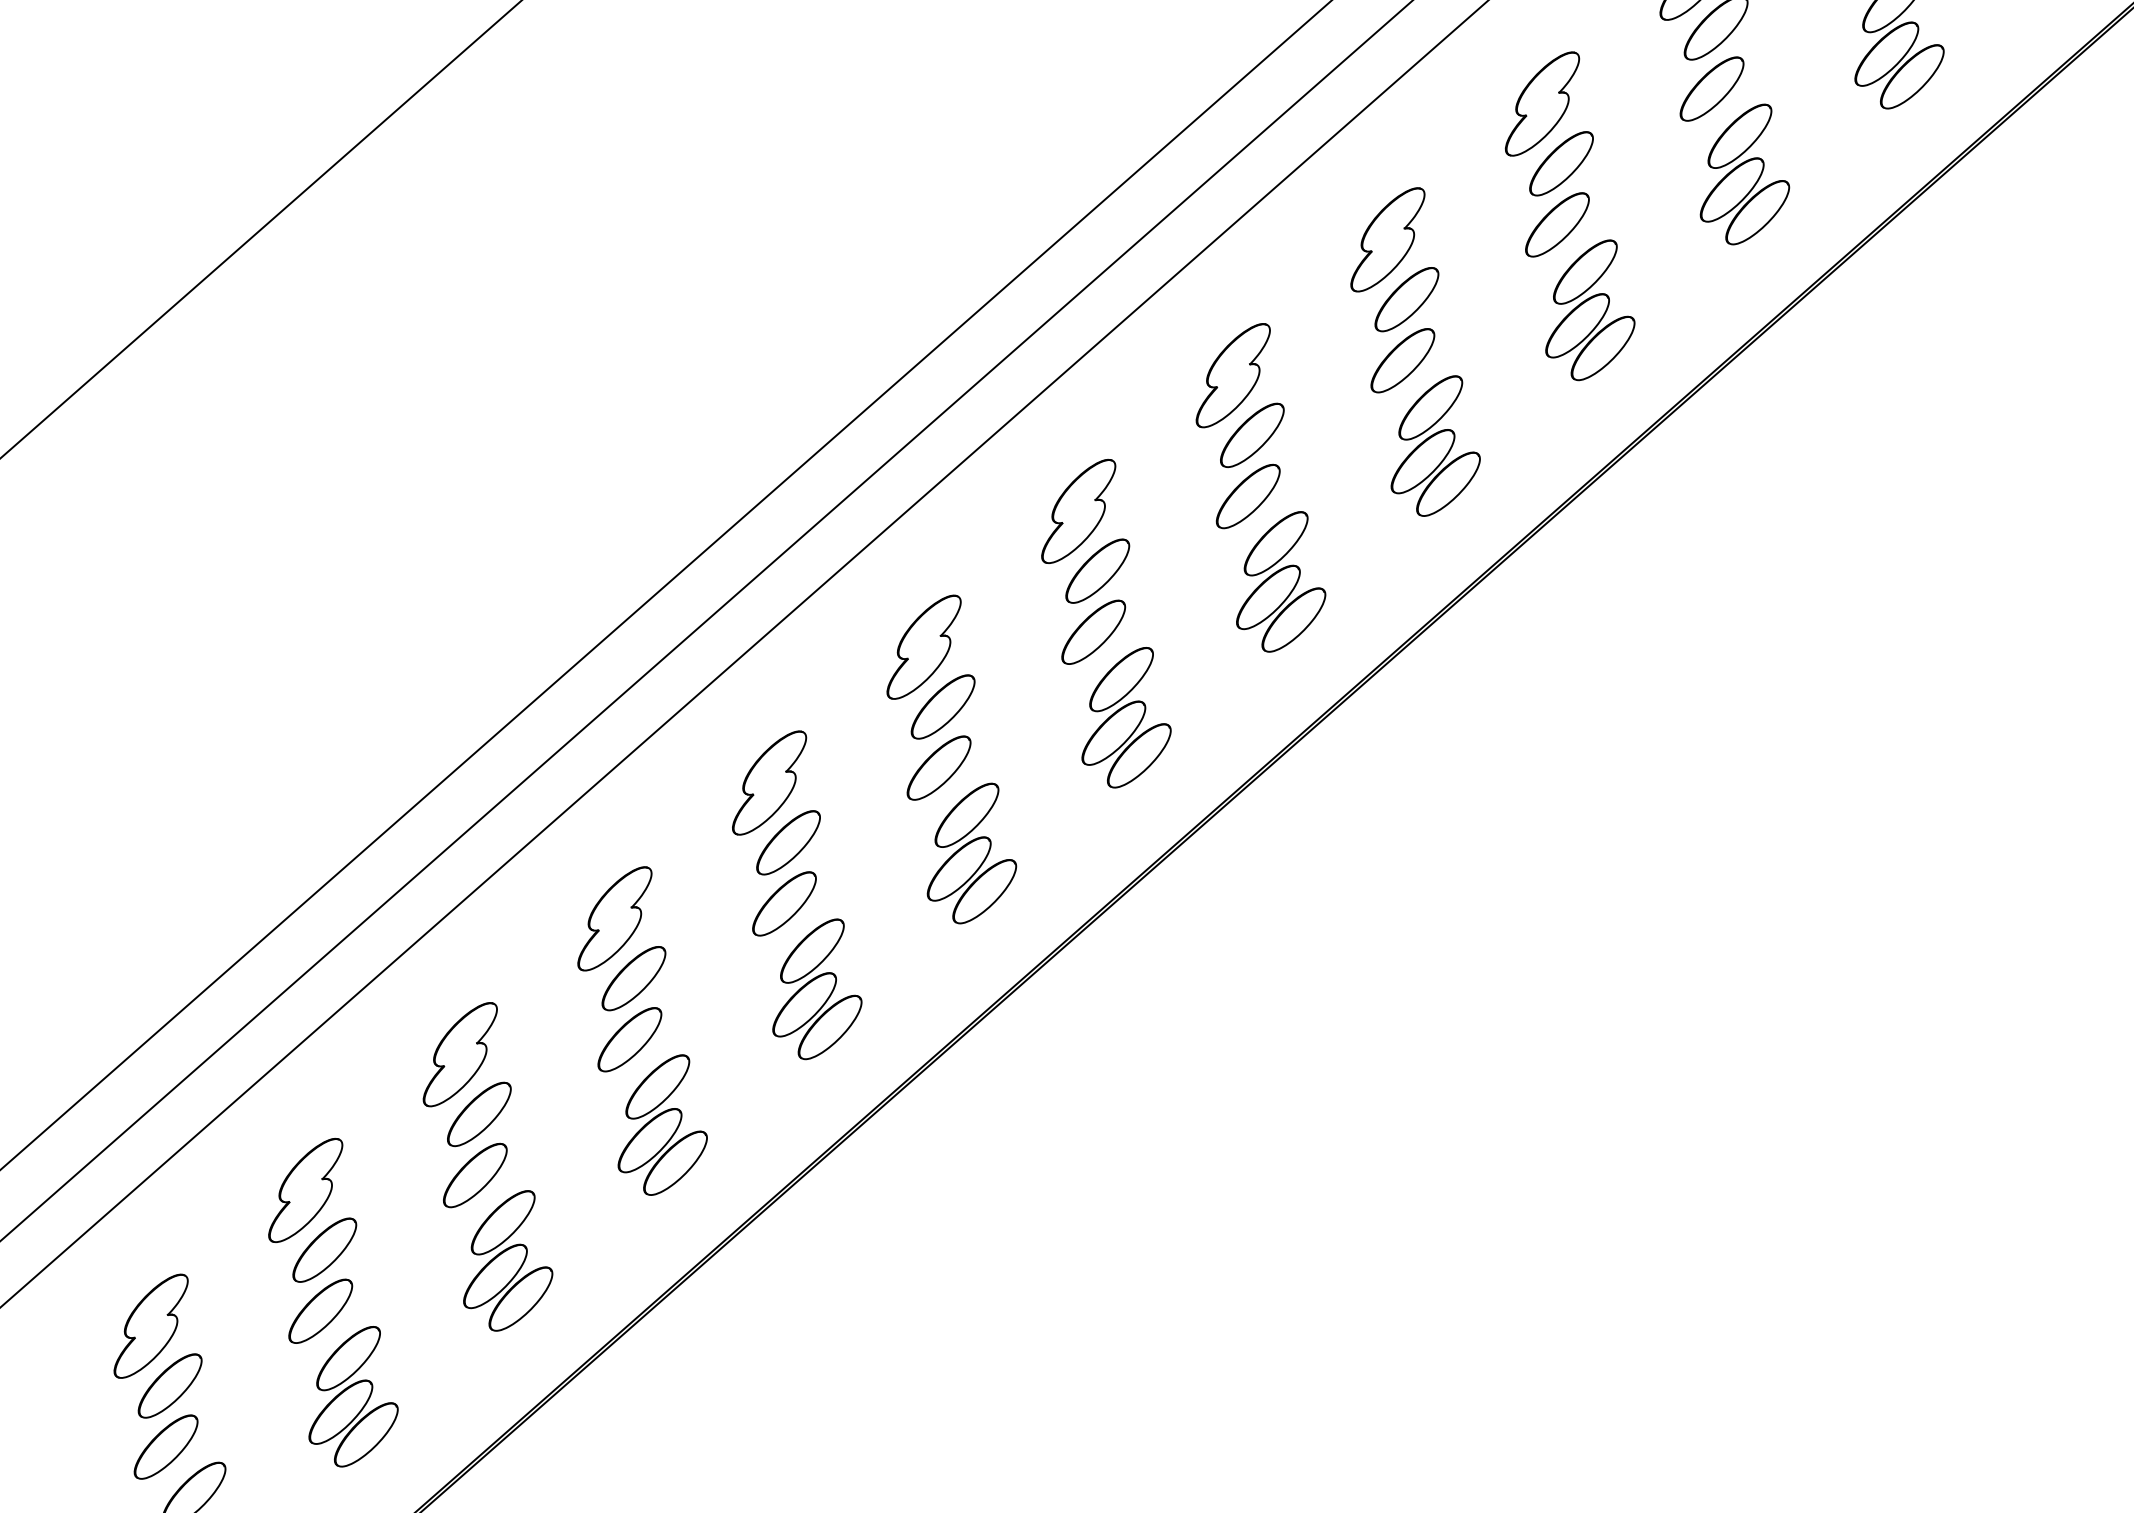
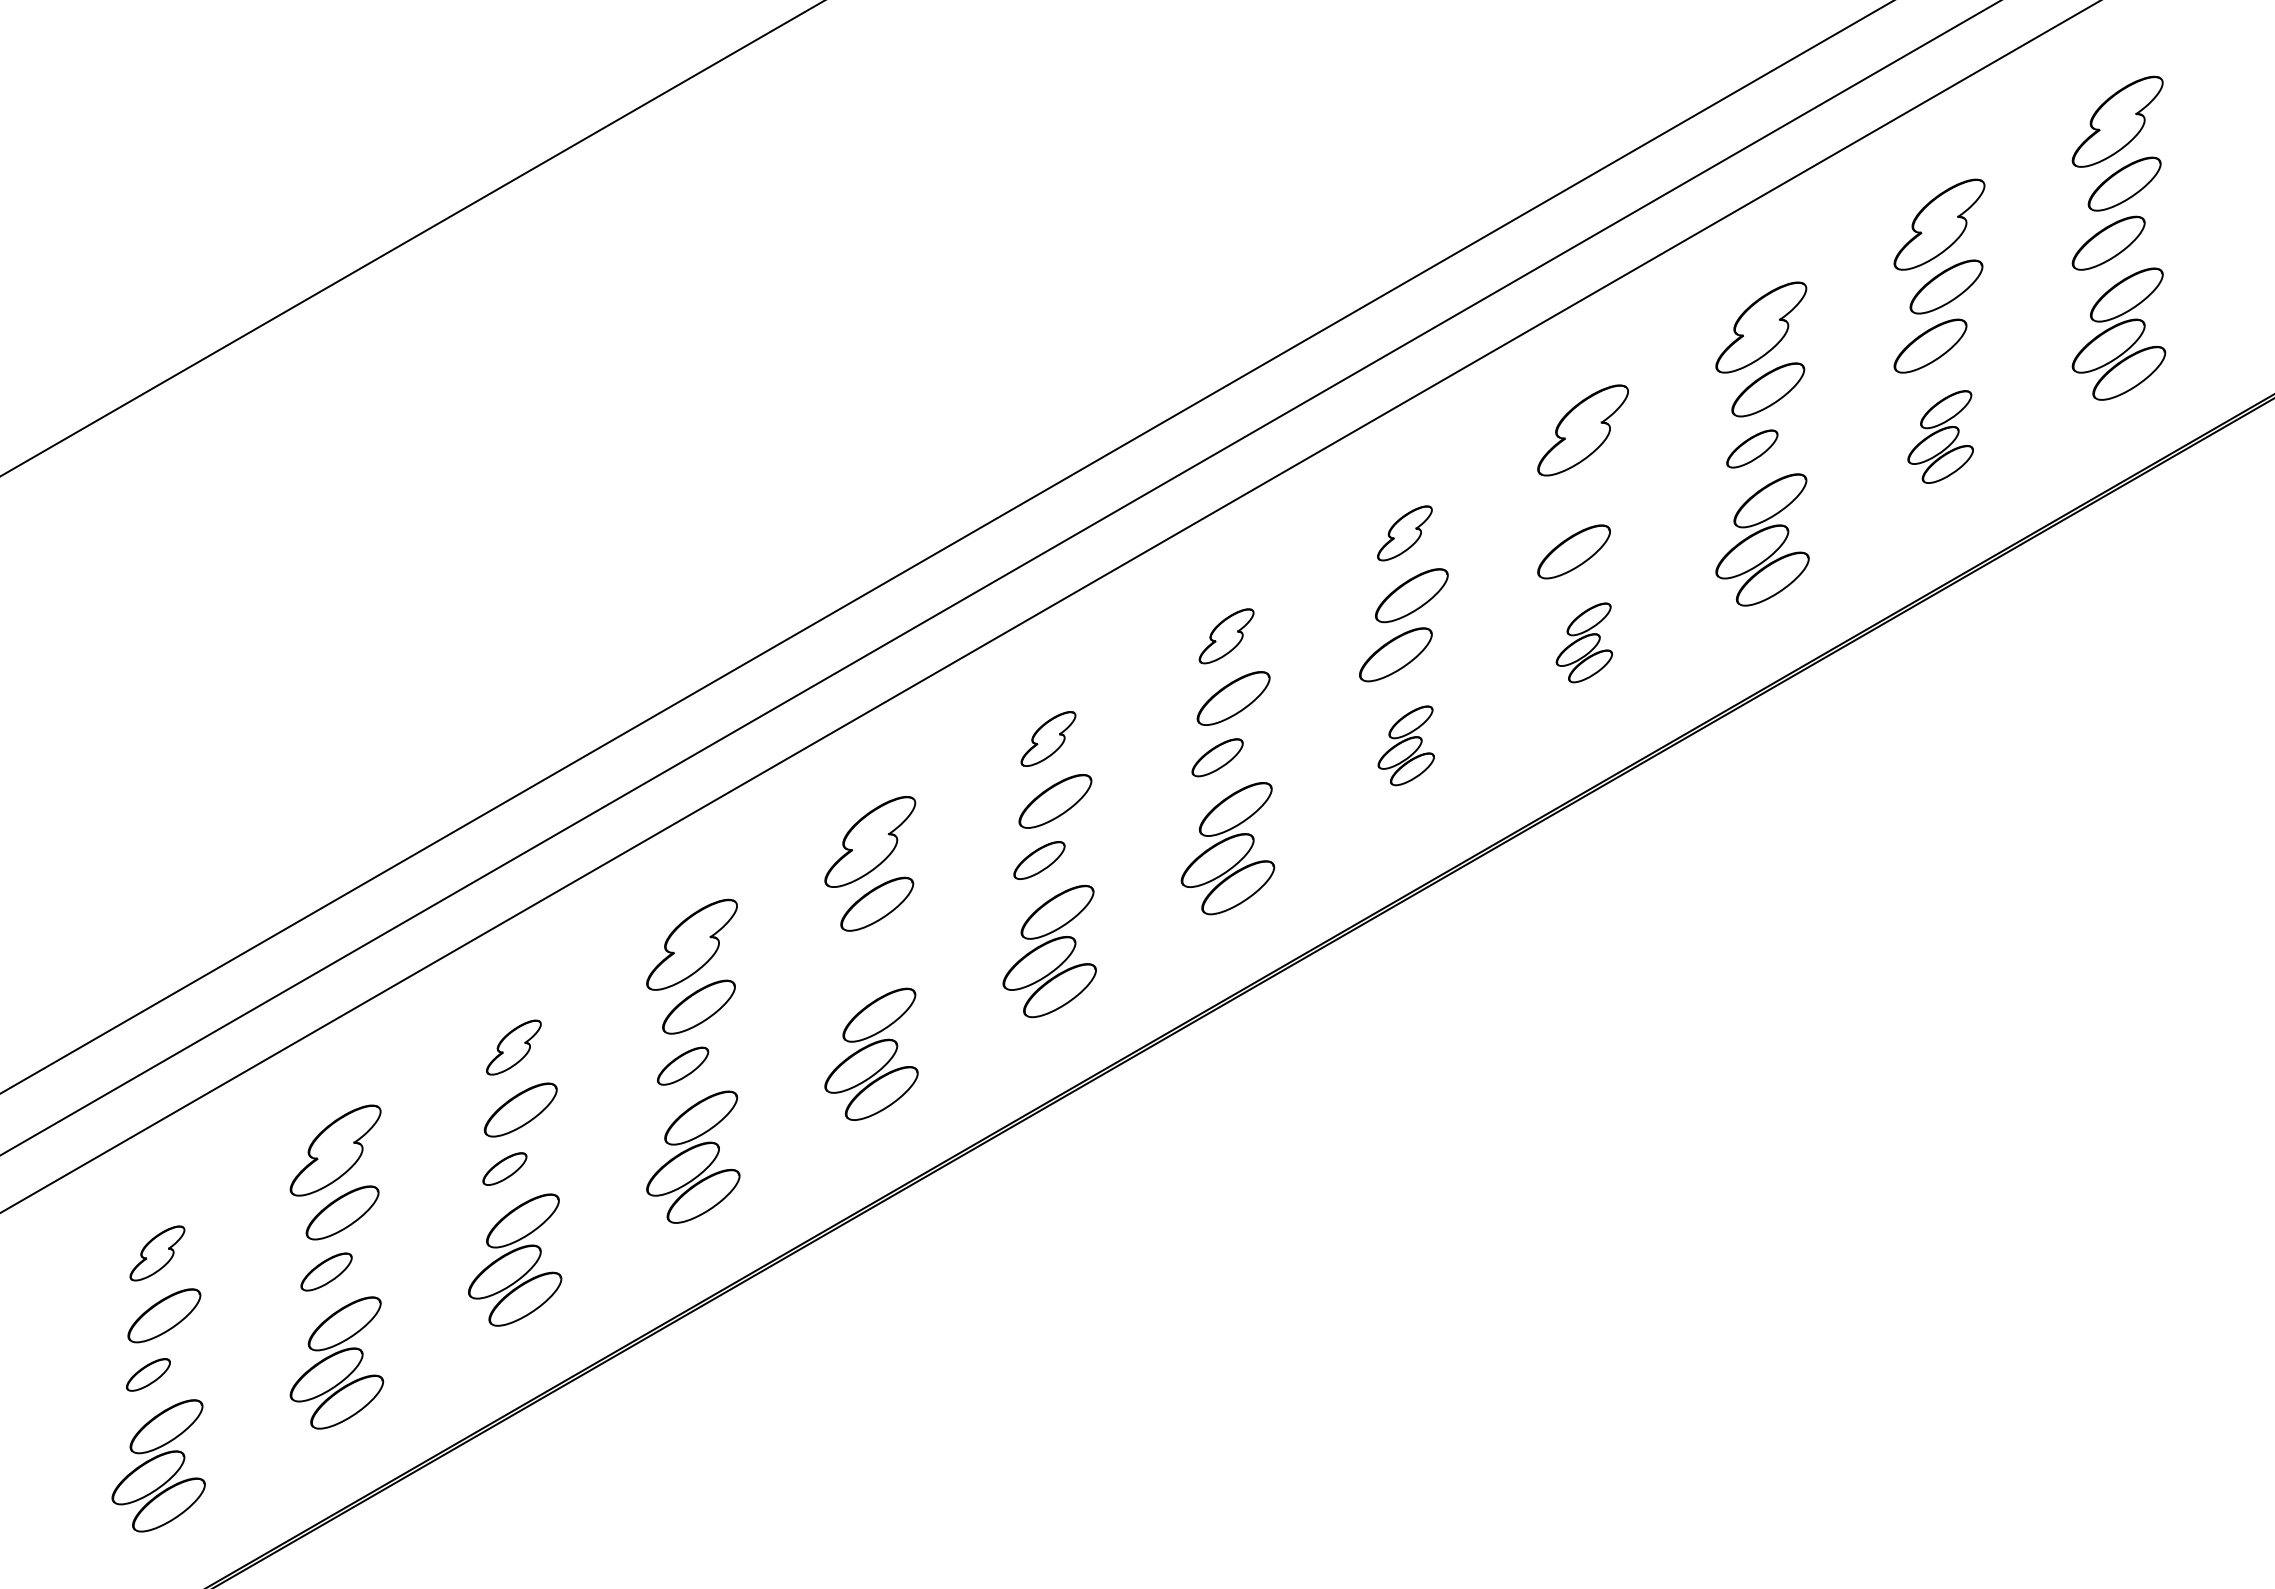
part: (1739, 175) -> (1940, 436), size x0.7
part: (1557, 224) -> (1752, 448), size x0.7
part: (1406, 299) -> (1589, 492), removed
part: (1232, 375) -> (1404, 533), size x0.6
part: (1430, 447) -> (1584, 642), size x0.6
part: (1078, 511) -> (1226, 636), size x0.6
part: (1276, 583) -> (1406, 745), size x0.6
part: (1093, 632) -> (1217, 757), size x0.7
part: (924, 646) -> (1048, 738), size x0.6
part: (939, 768) -> (1039, 860), size x0.7
part: (784, 903) -> (861, 963), removed
part: (629, 1039) -> (682, 1065), size x0.7
part: (459, 1054) -> (513, 1047), size x0.6
part: (474, 1174) -> (504, 1168), size x0.6
part: (320, 1310) -> (326, 1271), size x0.7
part: (151, 1326) -> (157, 1253), size x0.6
part: (166, 1446) -> (148, 1374), size x0.6

